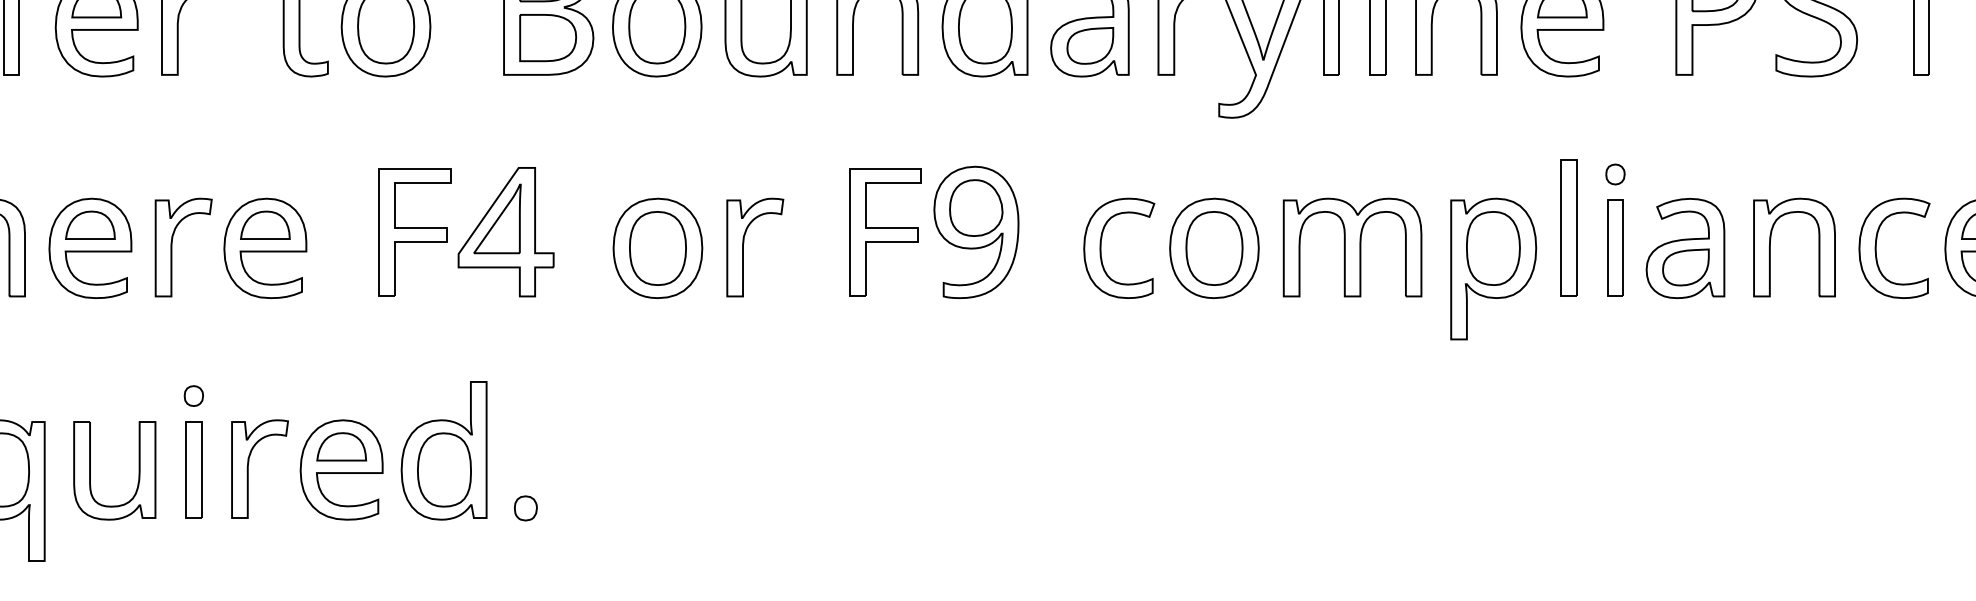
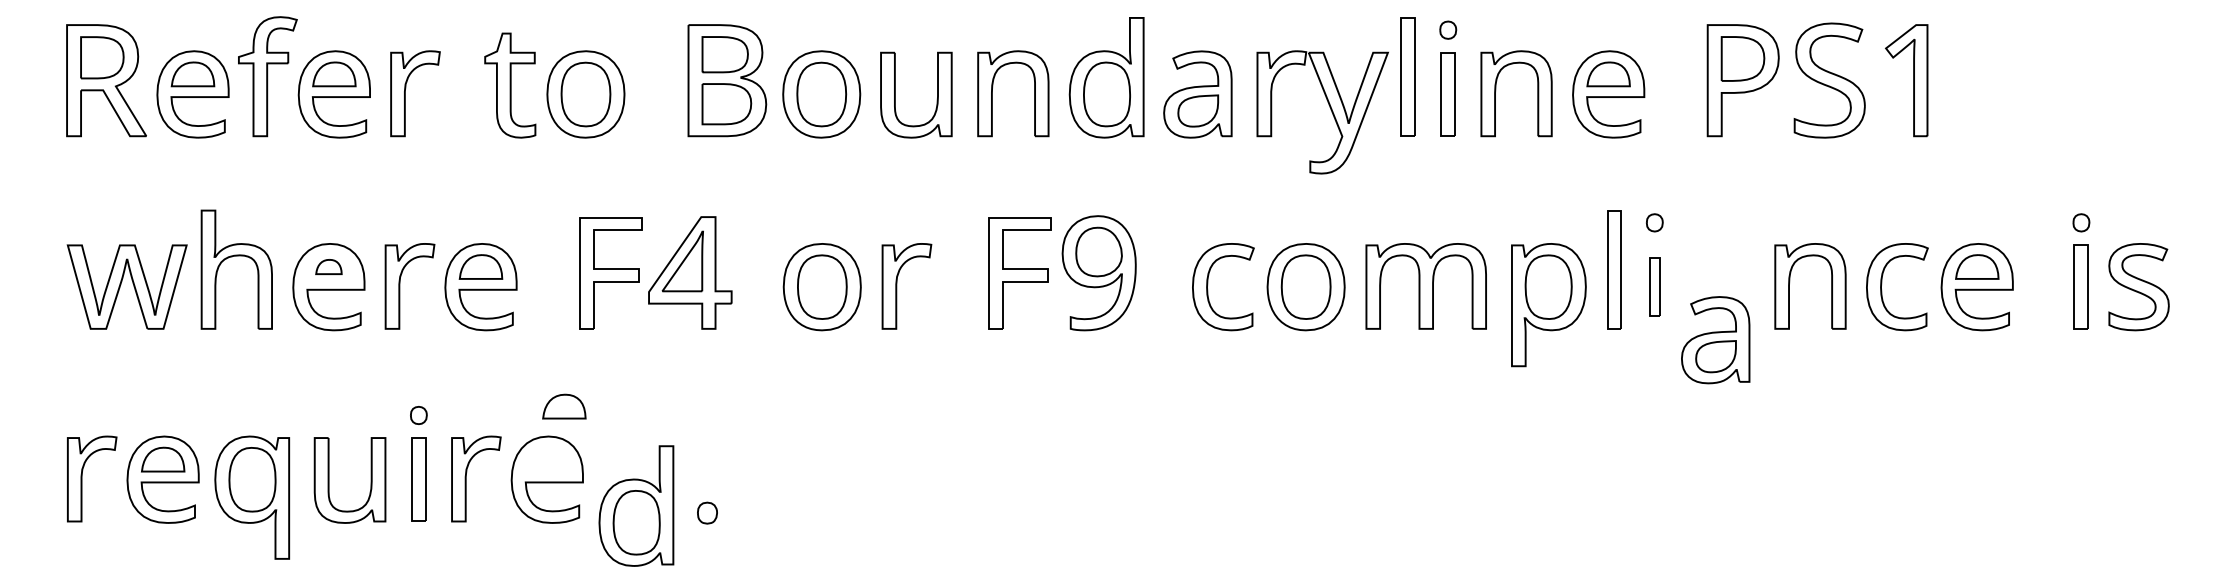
part: (89, 224) -> (328, 266), size x0.6
part: (1615, 247) -> (1654, 286), size x0.7
part: (1685, 248) -> (1715, 340), moved
part: (341, 446) -> (564, 406), moved
part: (444, 450) -> (636, 505), moved

